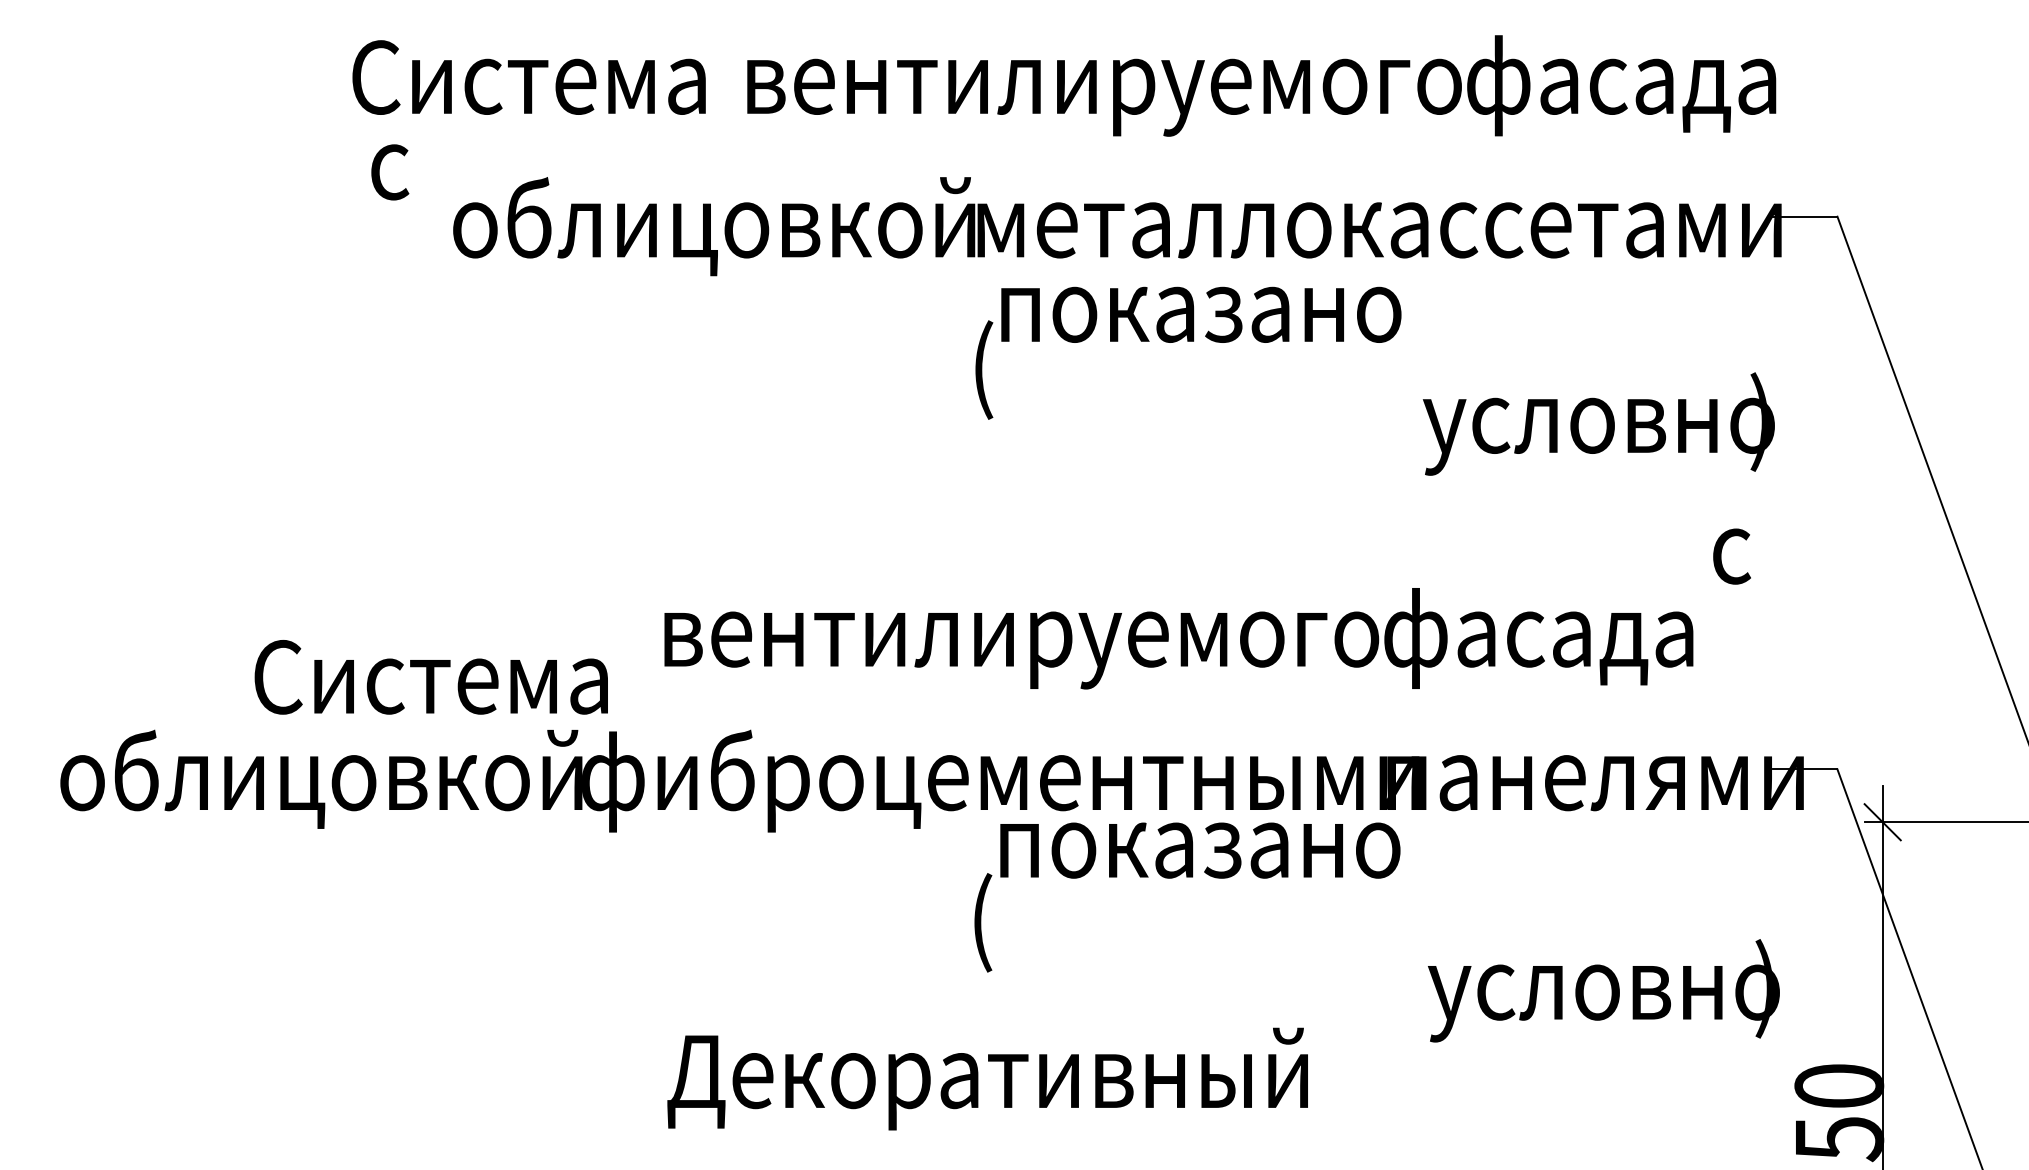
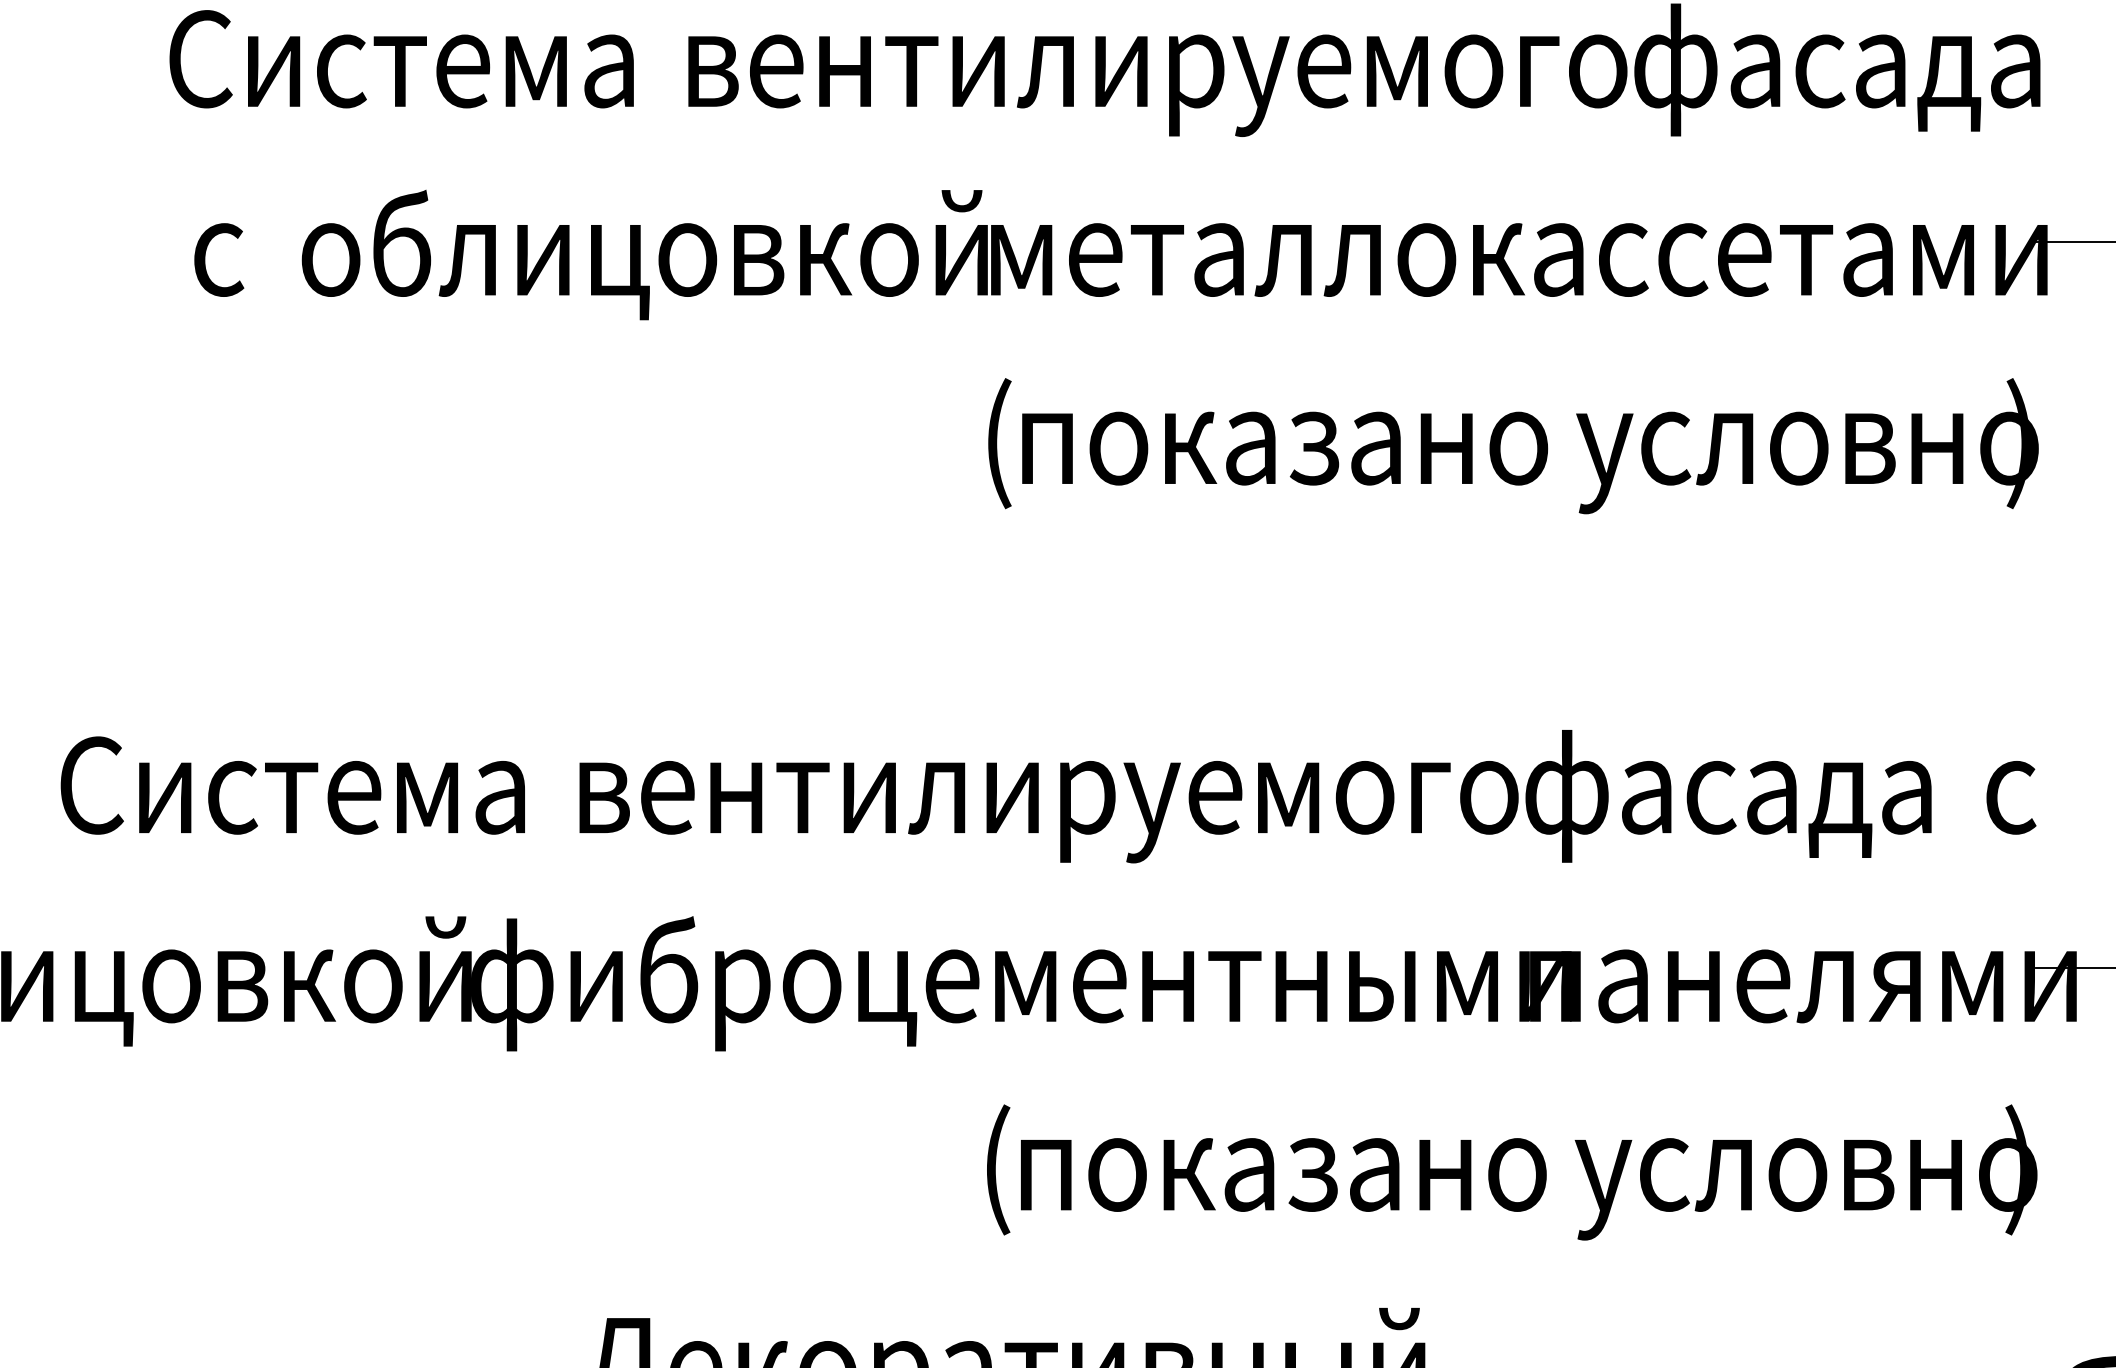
text: (390, 172) -> (219, 260), moved
text: (1201, 314) -> (1285, 448), moved
text: (1598, 423) -> (1806, 445), moved
text: (1731, 556) -> (2010, 797), moved
text: (430, 677) -> (291, 785), moved
text: (1200, 850) -> (1283, 1174), moved
text: (1603, 990) -> (1805, 1172), moved

